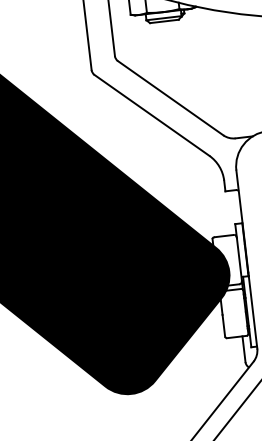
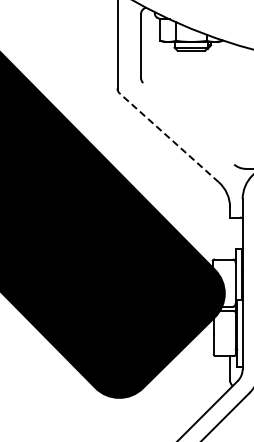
line: (170, 97) -> (188, 123), removed
line: (152, 114) -> (169, 137), solid -> dashed

